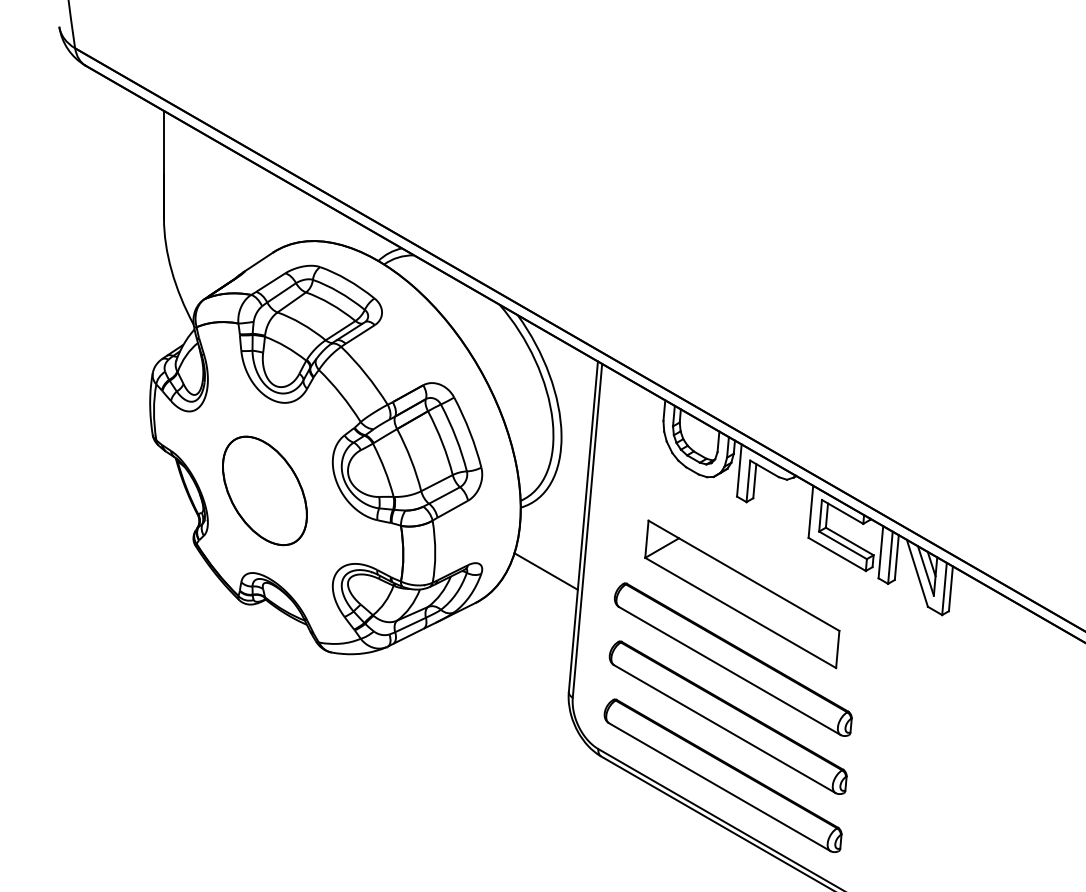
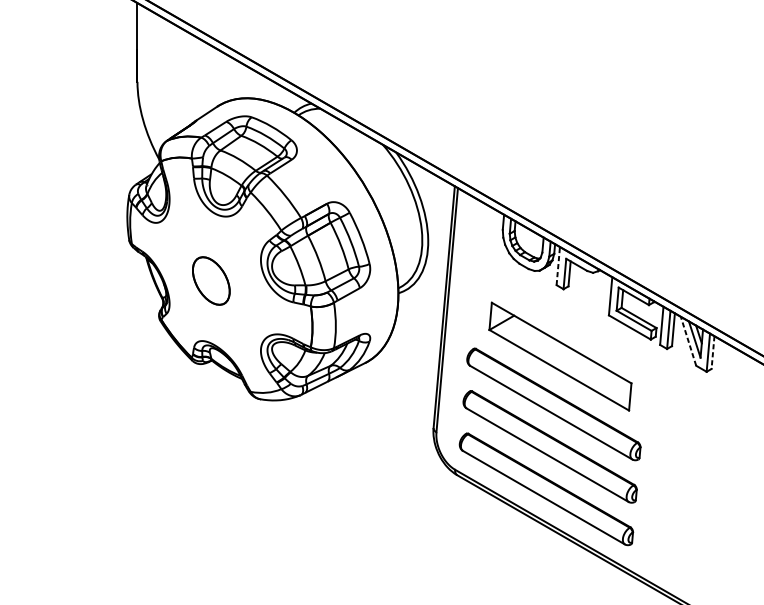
line: (739, 470) -> (558, 266), solid -> dashed
part: (264, 490) -> (210, 280), size x0.6
line: (545, 571) -> (416, 339), removed
line: (917, 572) -> (688, 340), solid -> dashed
line: (950, 589) -> (712, 353), solid -> dashed

